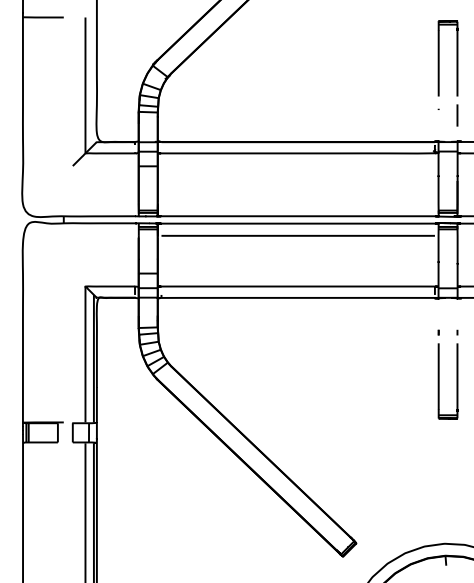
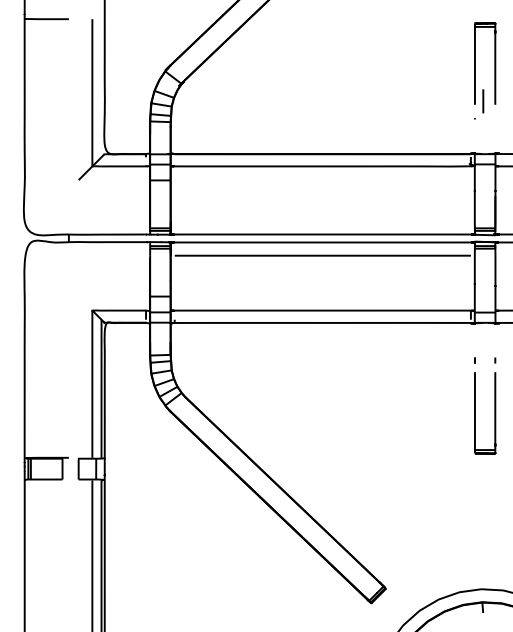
line: (457, 115) -> (483, 101), moved

